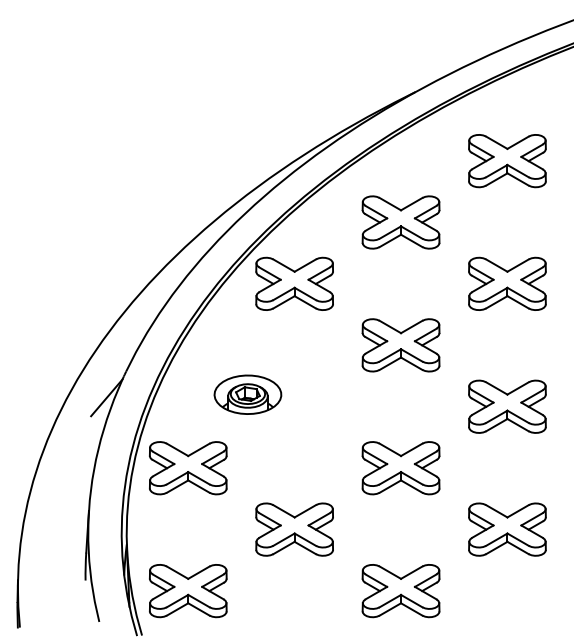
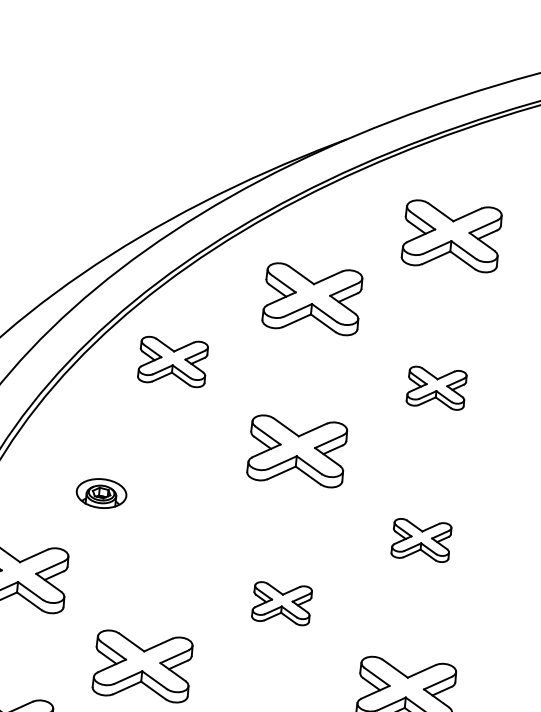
part: (294, 283) -> (172, 361), size x0.7
part: (507, 283) -> (436, 387), size x0.6
part: (247, 394) -> (101, 493), size x0.6
part: (507, 406) -> (421, 540), size x0.6
part: (400, 468) -> (281, 603), size x0.6

